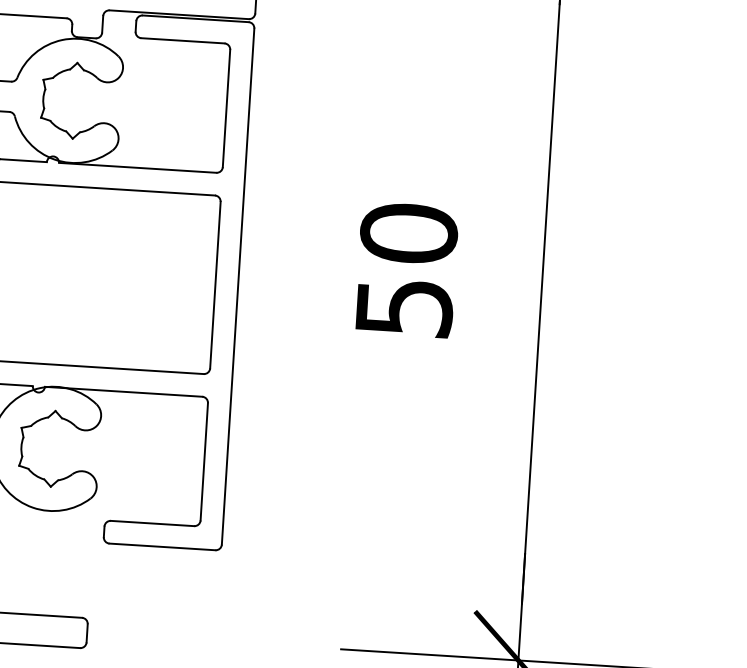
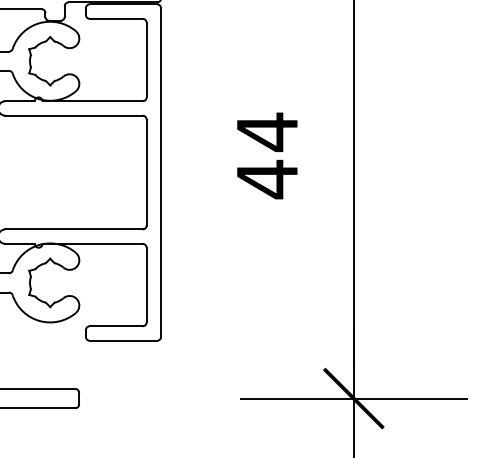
text: (406, 270) -> (267, 155), 50 -> 44

